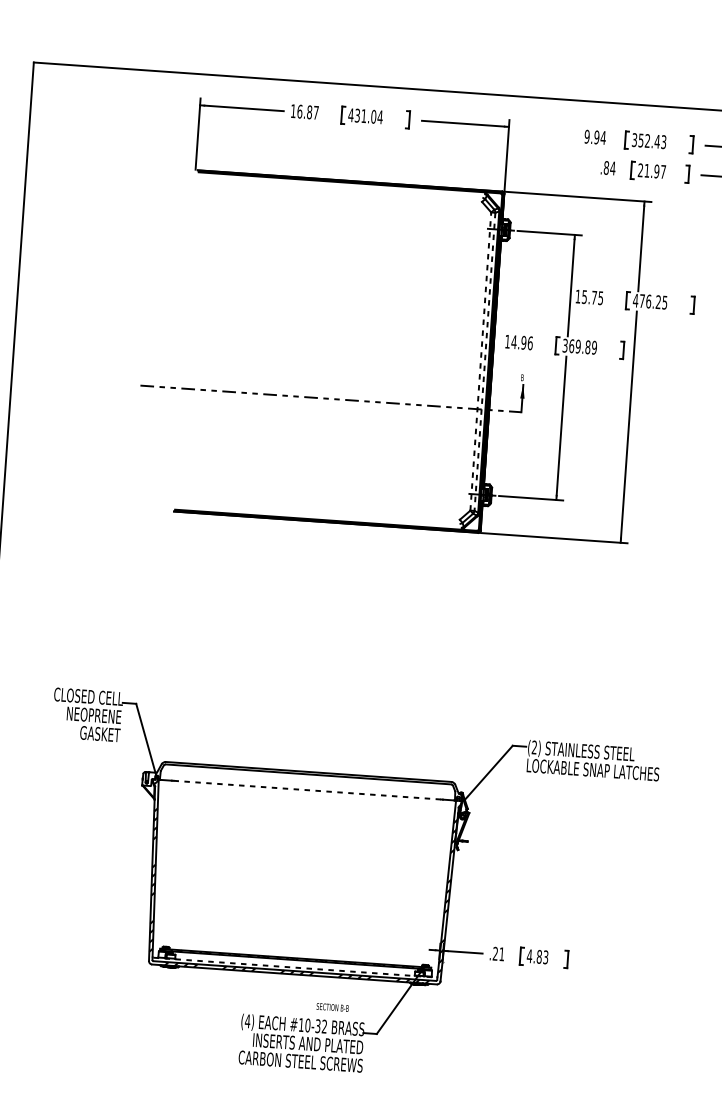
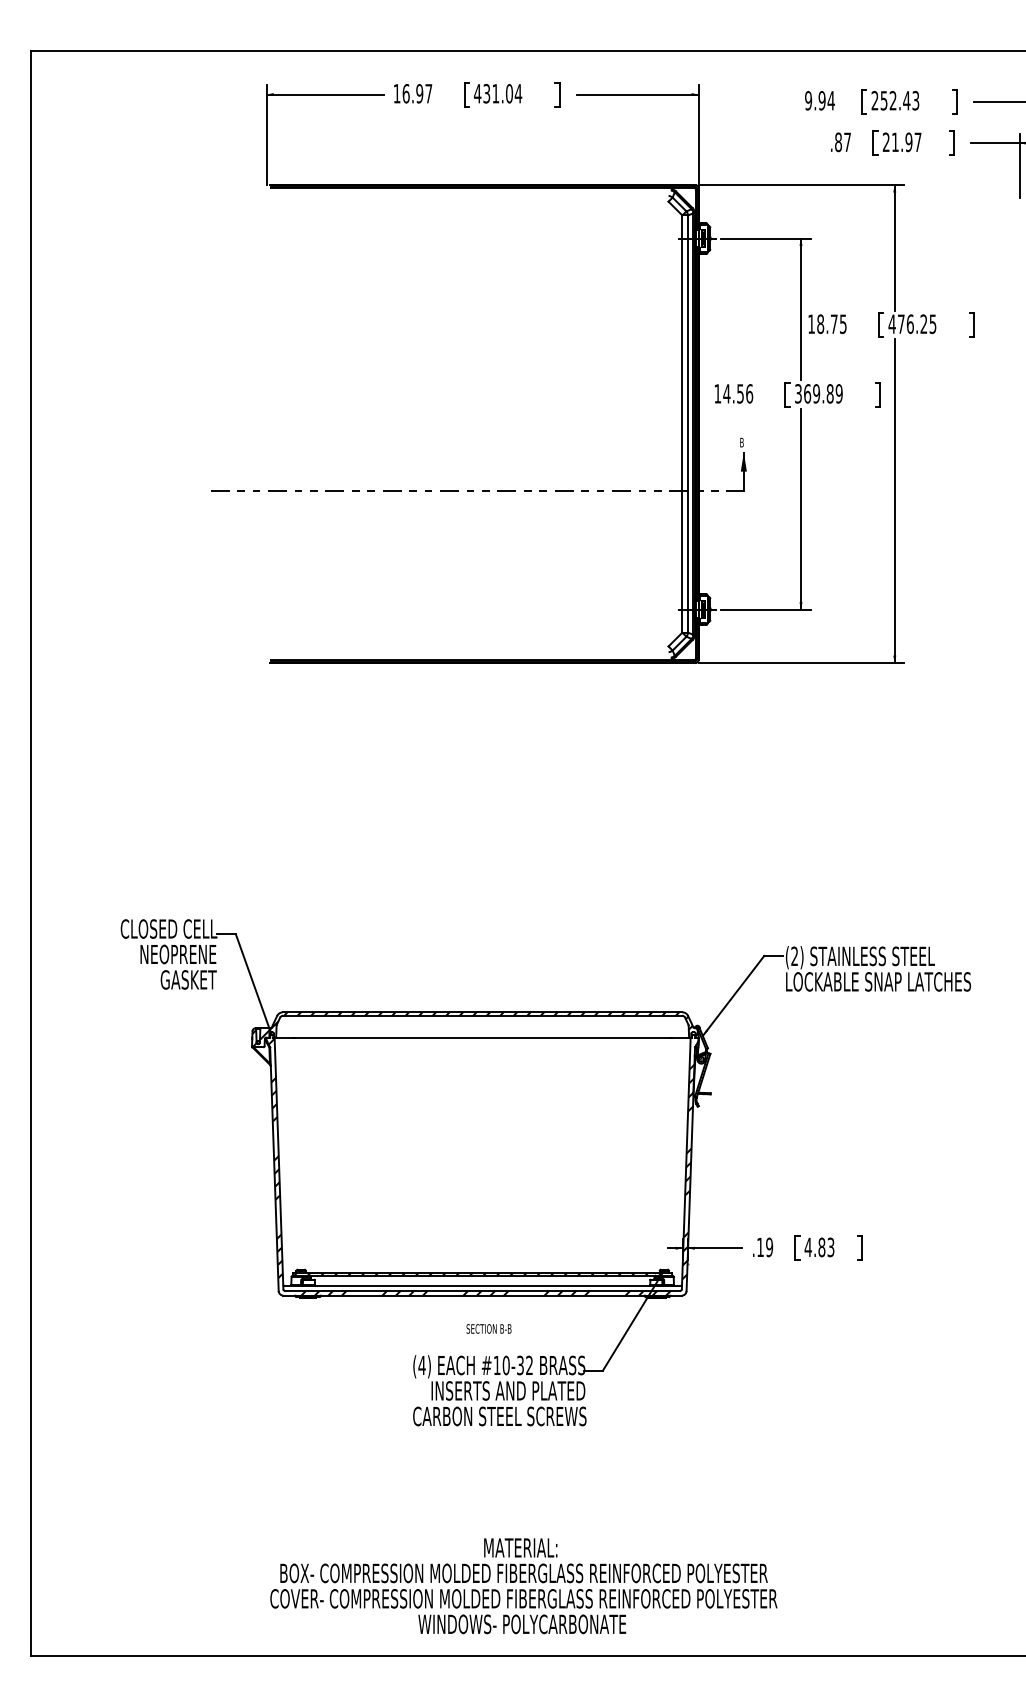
text: (309, 112) -> (419, 93), 16.87 -> 16.97
text: (634, 139) -> (874, 100), 352.43 -> 252.43
text: (612, 167) -> (847, 141), .84 -> .87
text: (584, 296) -> (820, 323), 15.75 -> 18.75
text: (523, 342) -> (740, 393), 14.96 -> 14.56
line: (480, 361) -> (682, 424), dashed -> solid
line: (485, 362) -> (688, 424), dashed -> solid
hatch: (302, 783) -> (475, 1029), added
line: (308, 790) -> (483, 1037), dashed -> solid
text: (499, 954) -> (765, 1247), .21 -> .19
line: (294, 967) -> (482, 1286), dashed -> solid
text: (332, 1007) -> (488, 1328), moved

